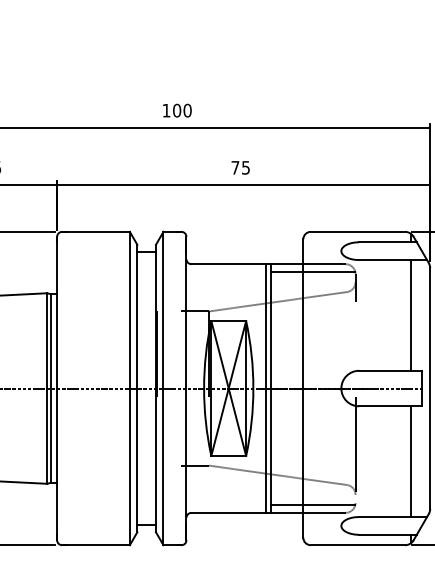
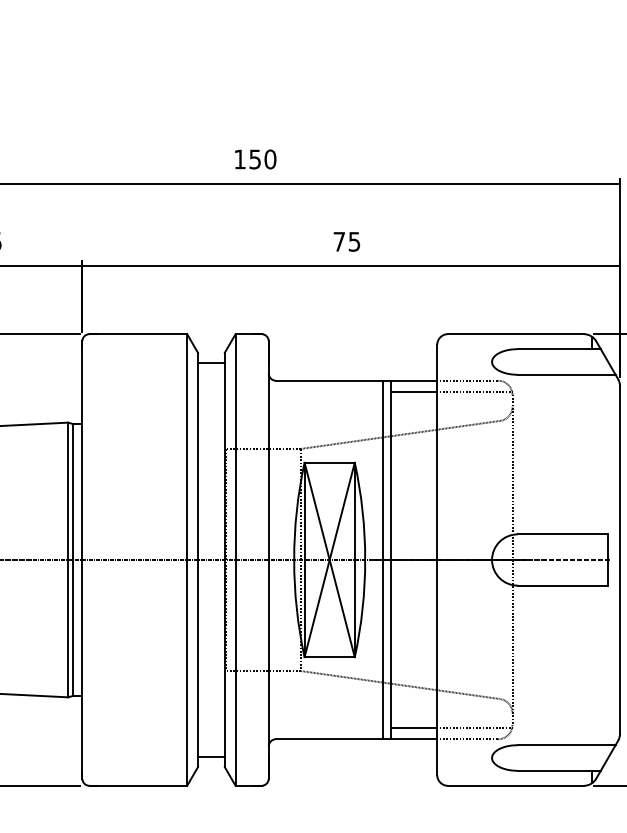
text: (177, 110) -> (255, 159), 100 -> 150
line: (410, 315) -> (591, 454), removed
line: (410, 461) -> (591, 665), removed

